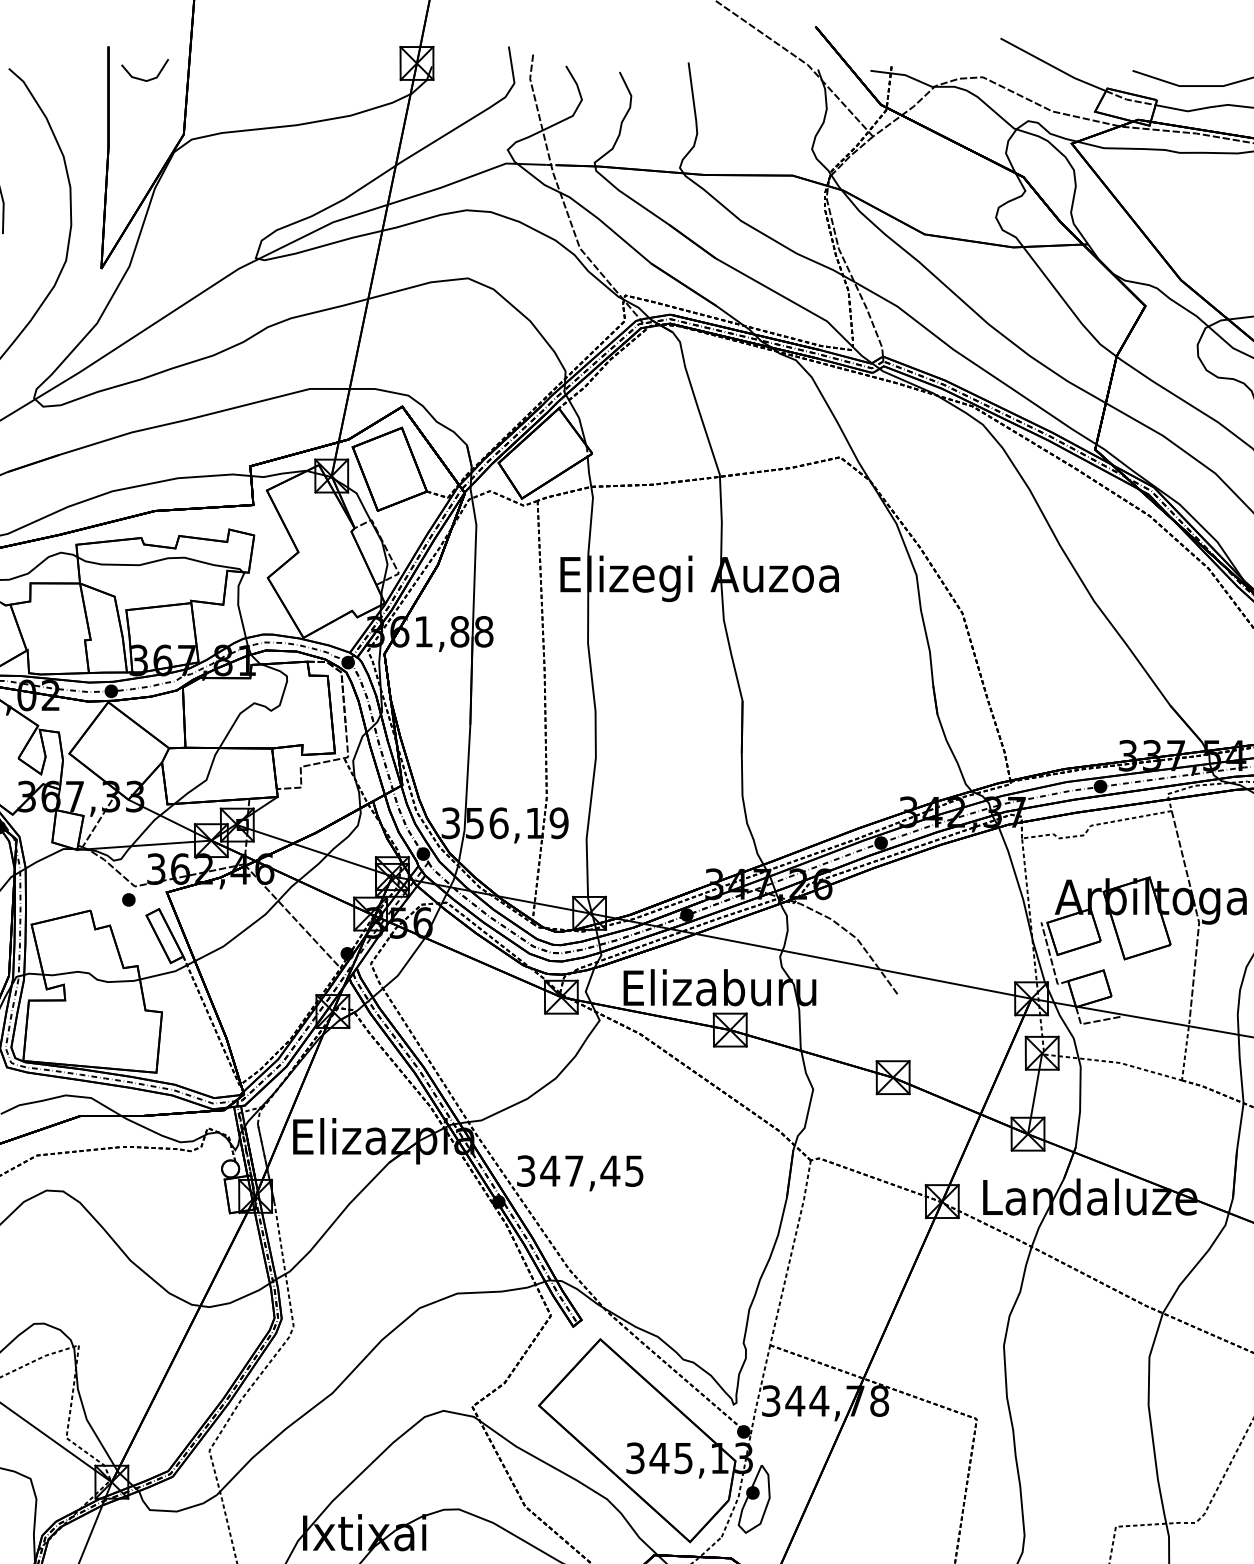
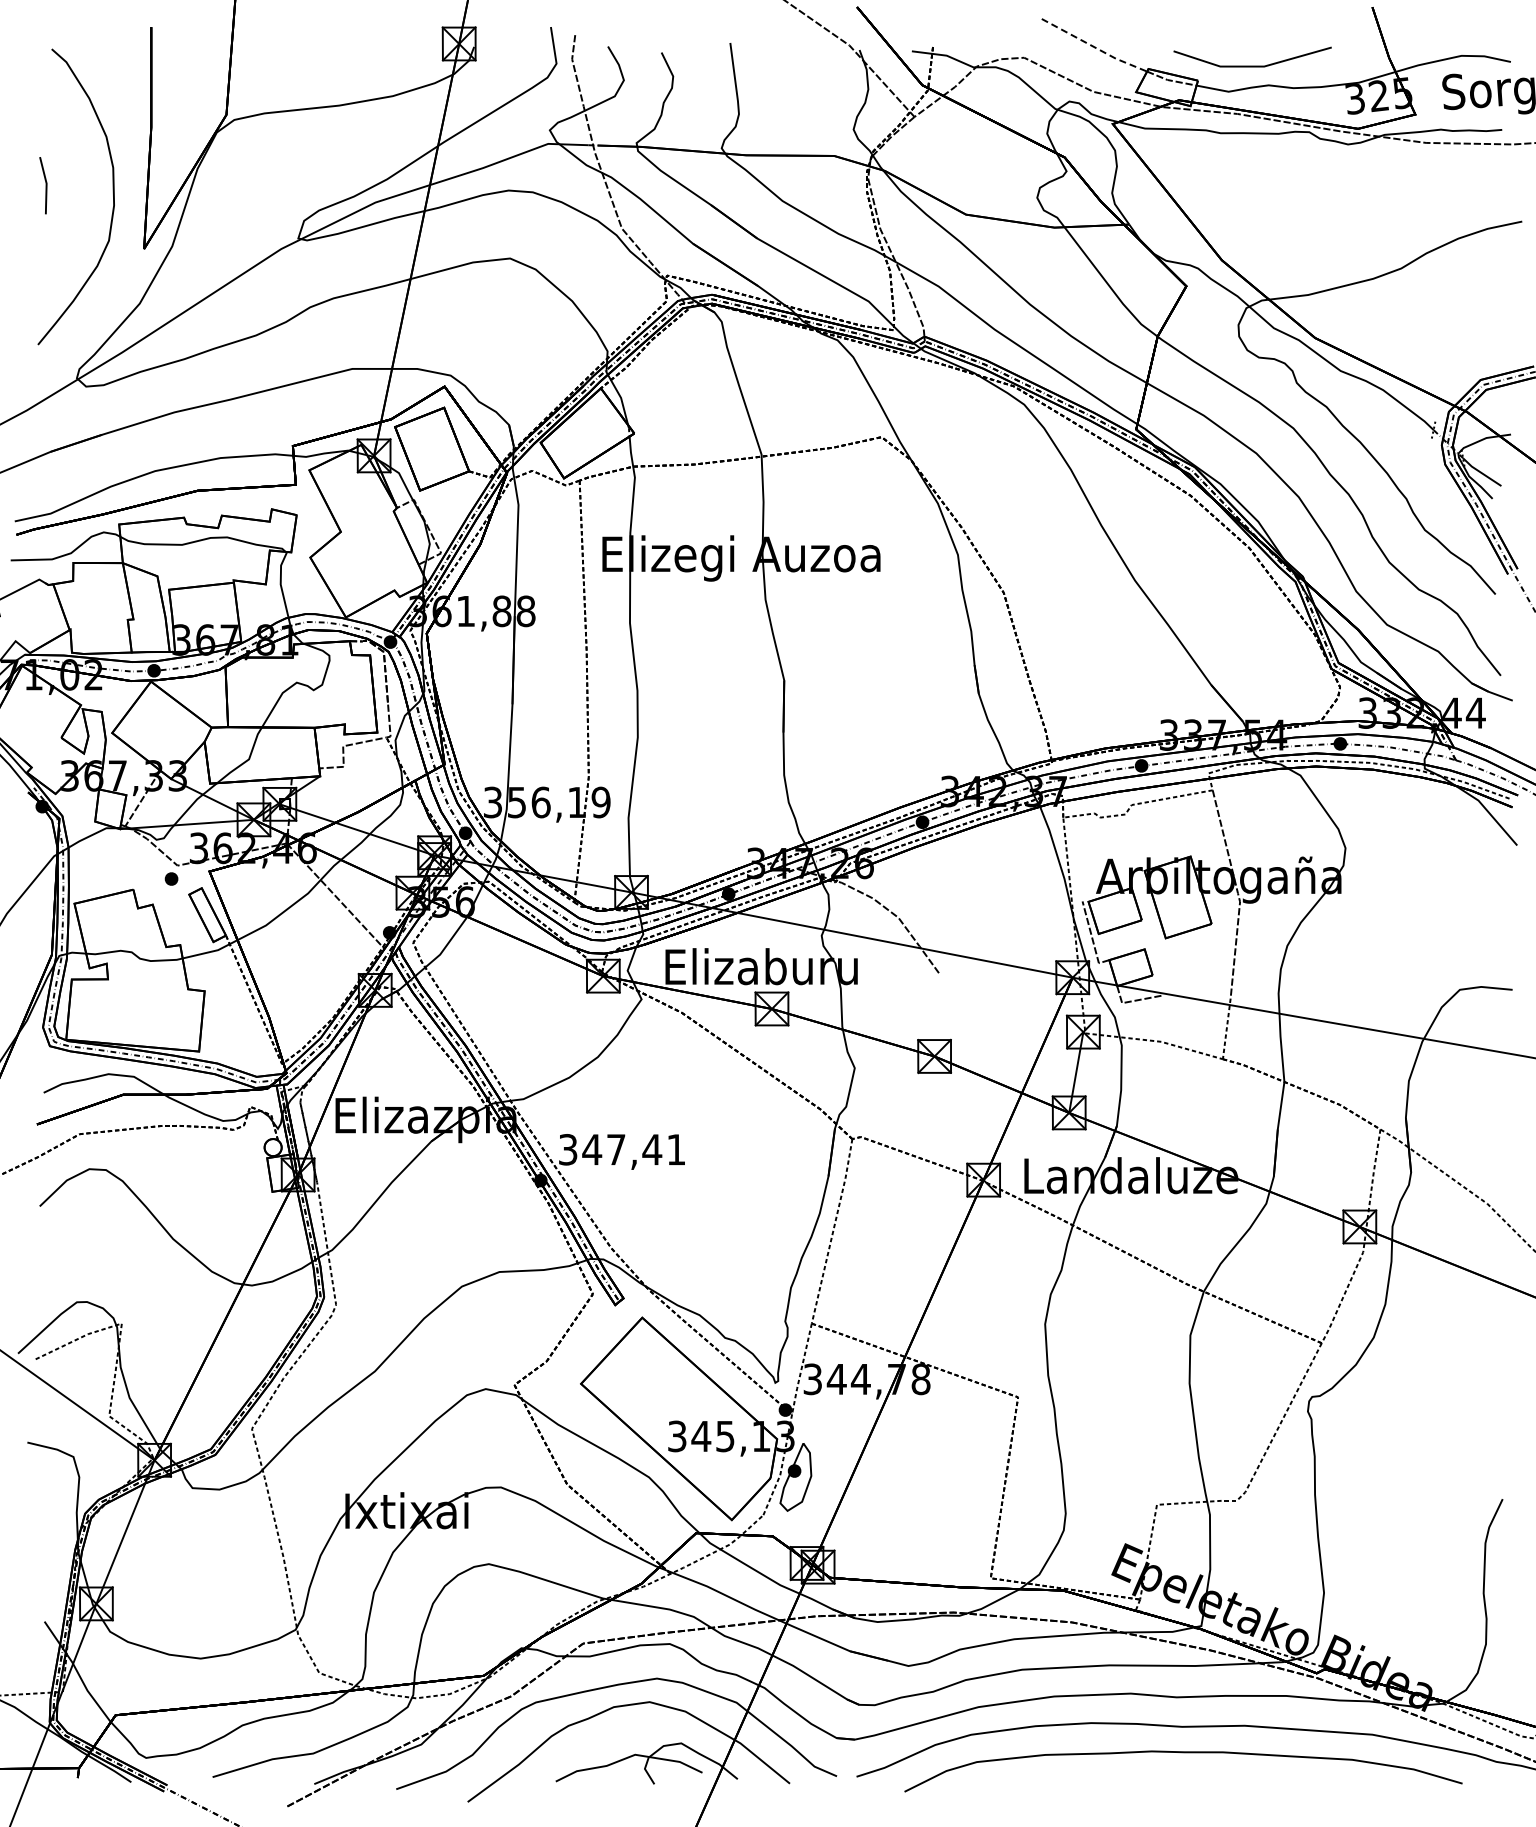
line: (1053, 66) -> (1094, 47), solid -> dashed
line: (143, 79) -> (186, 59), removed
text: (634, 1170) -> (676, 1149), 347,45 -> 347,41

